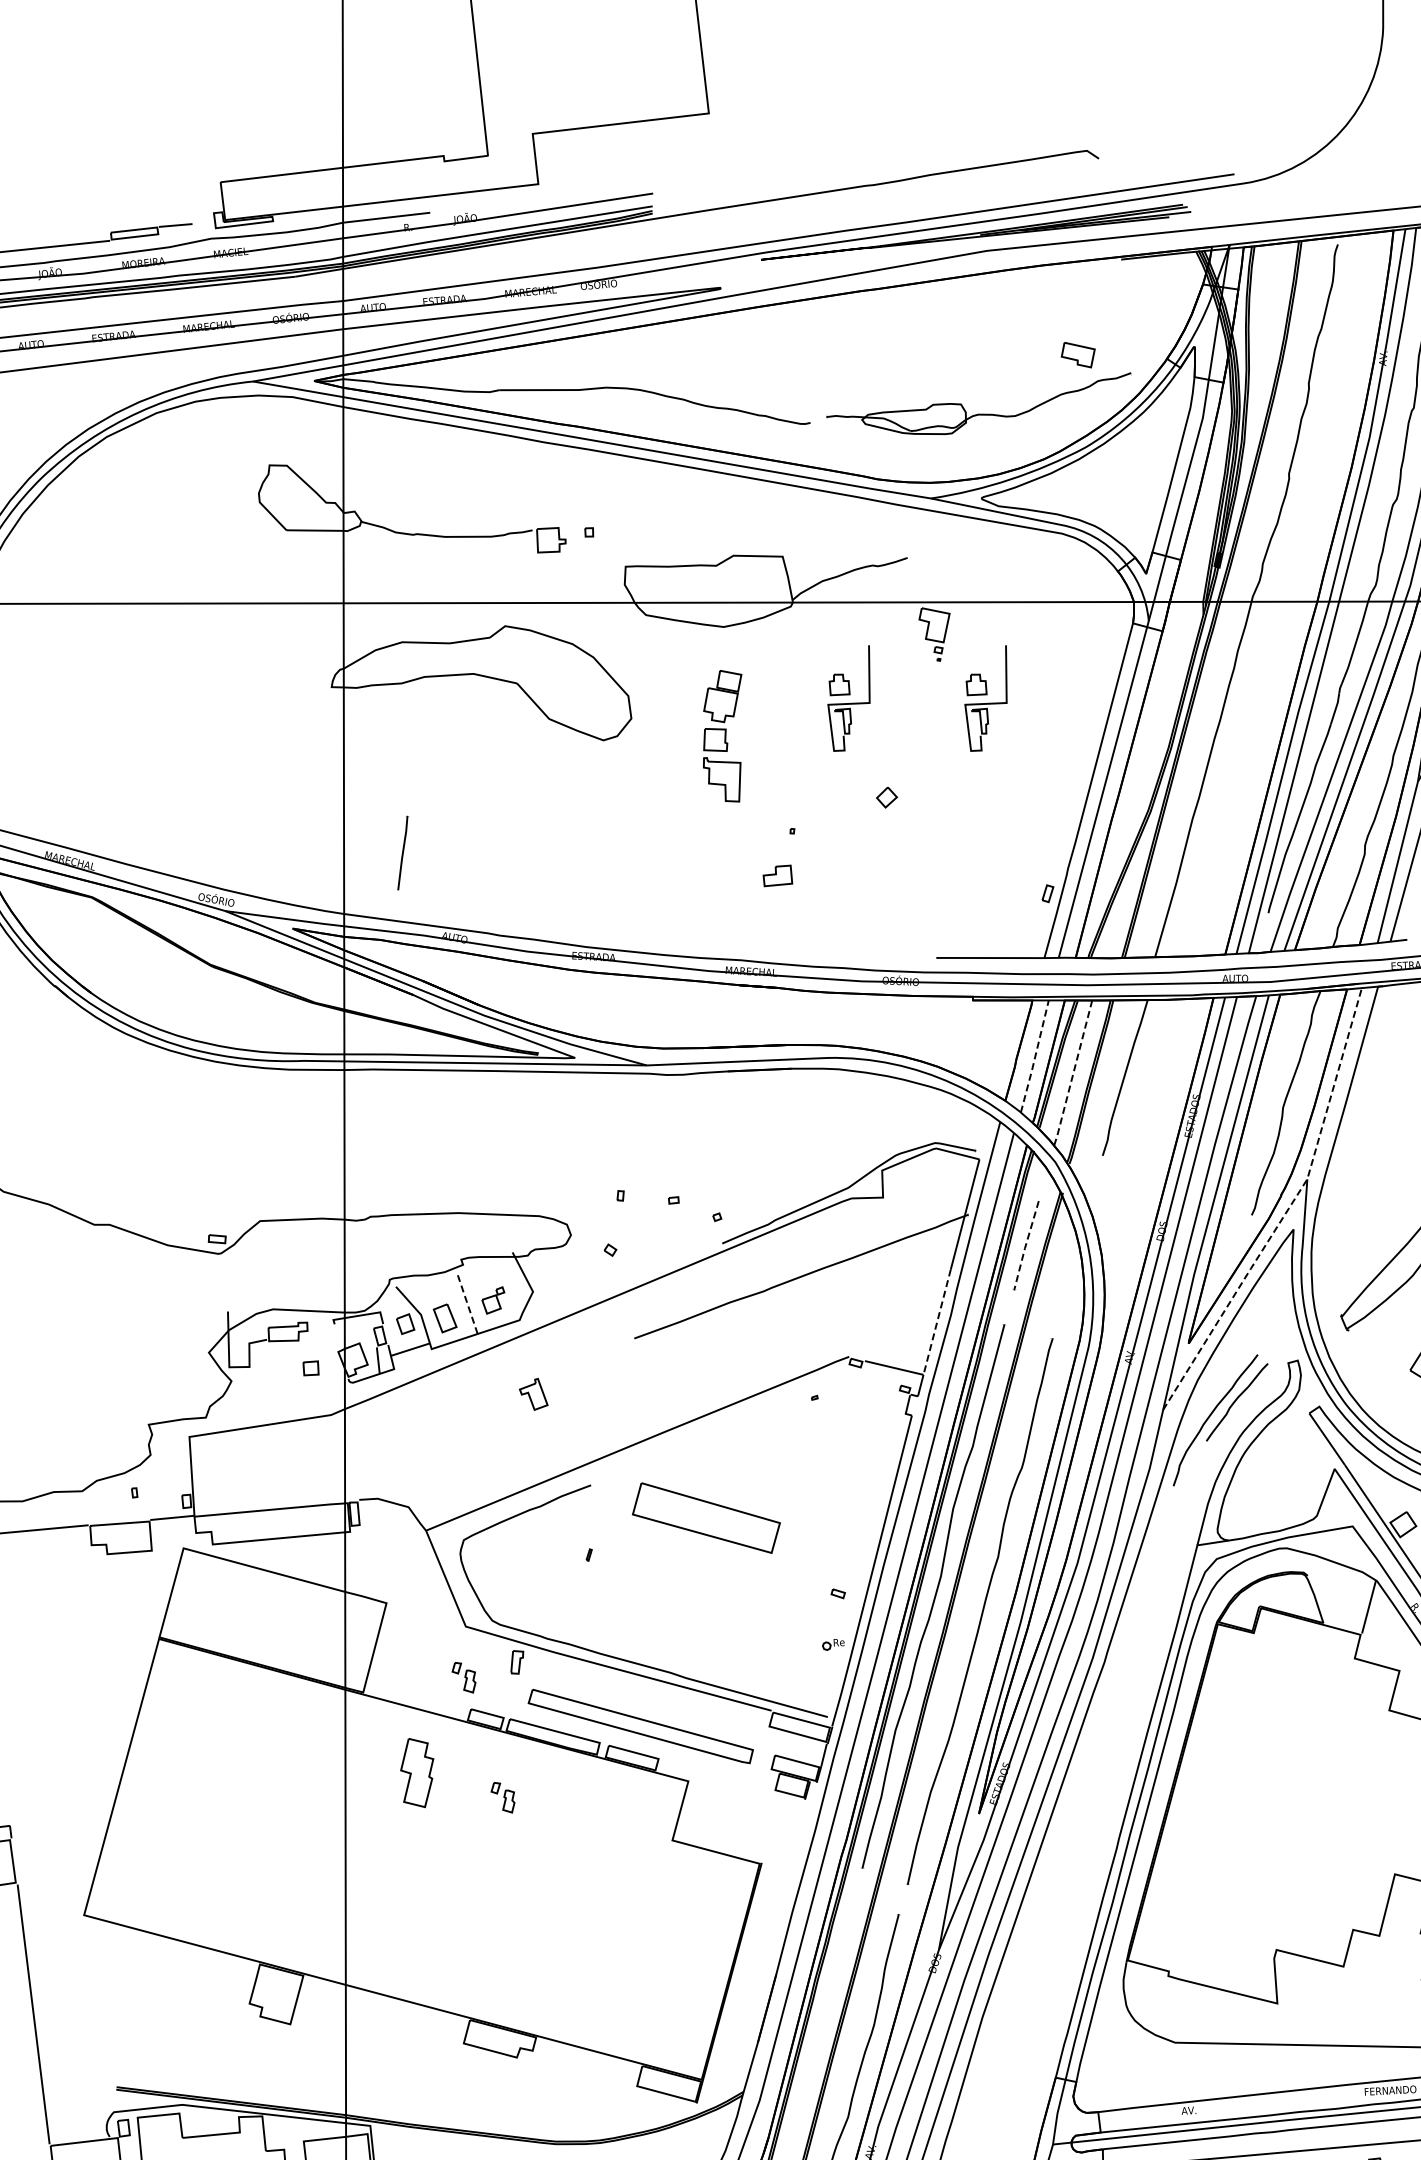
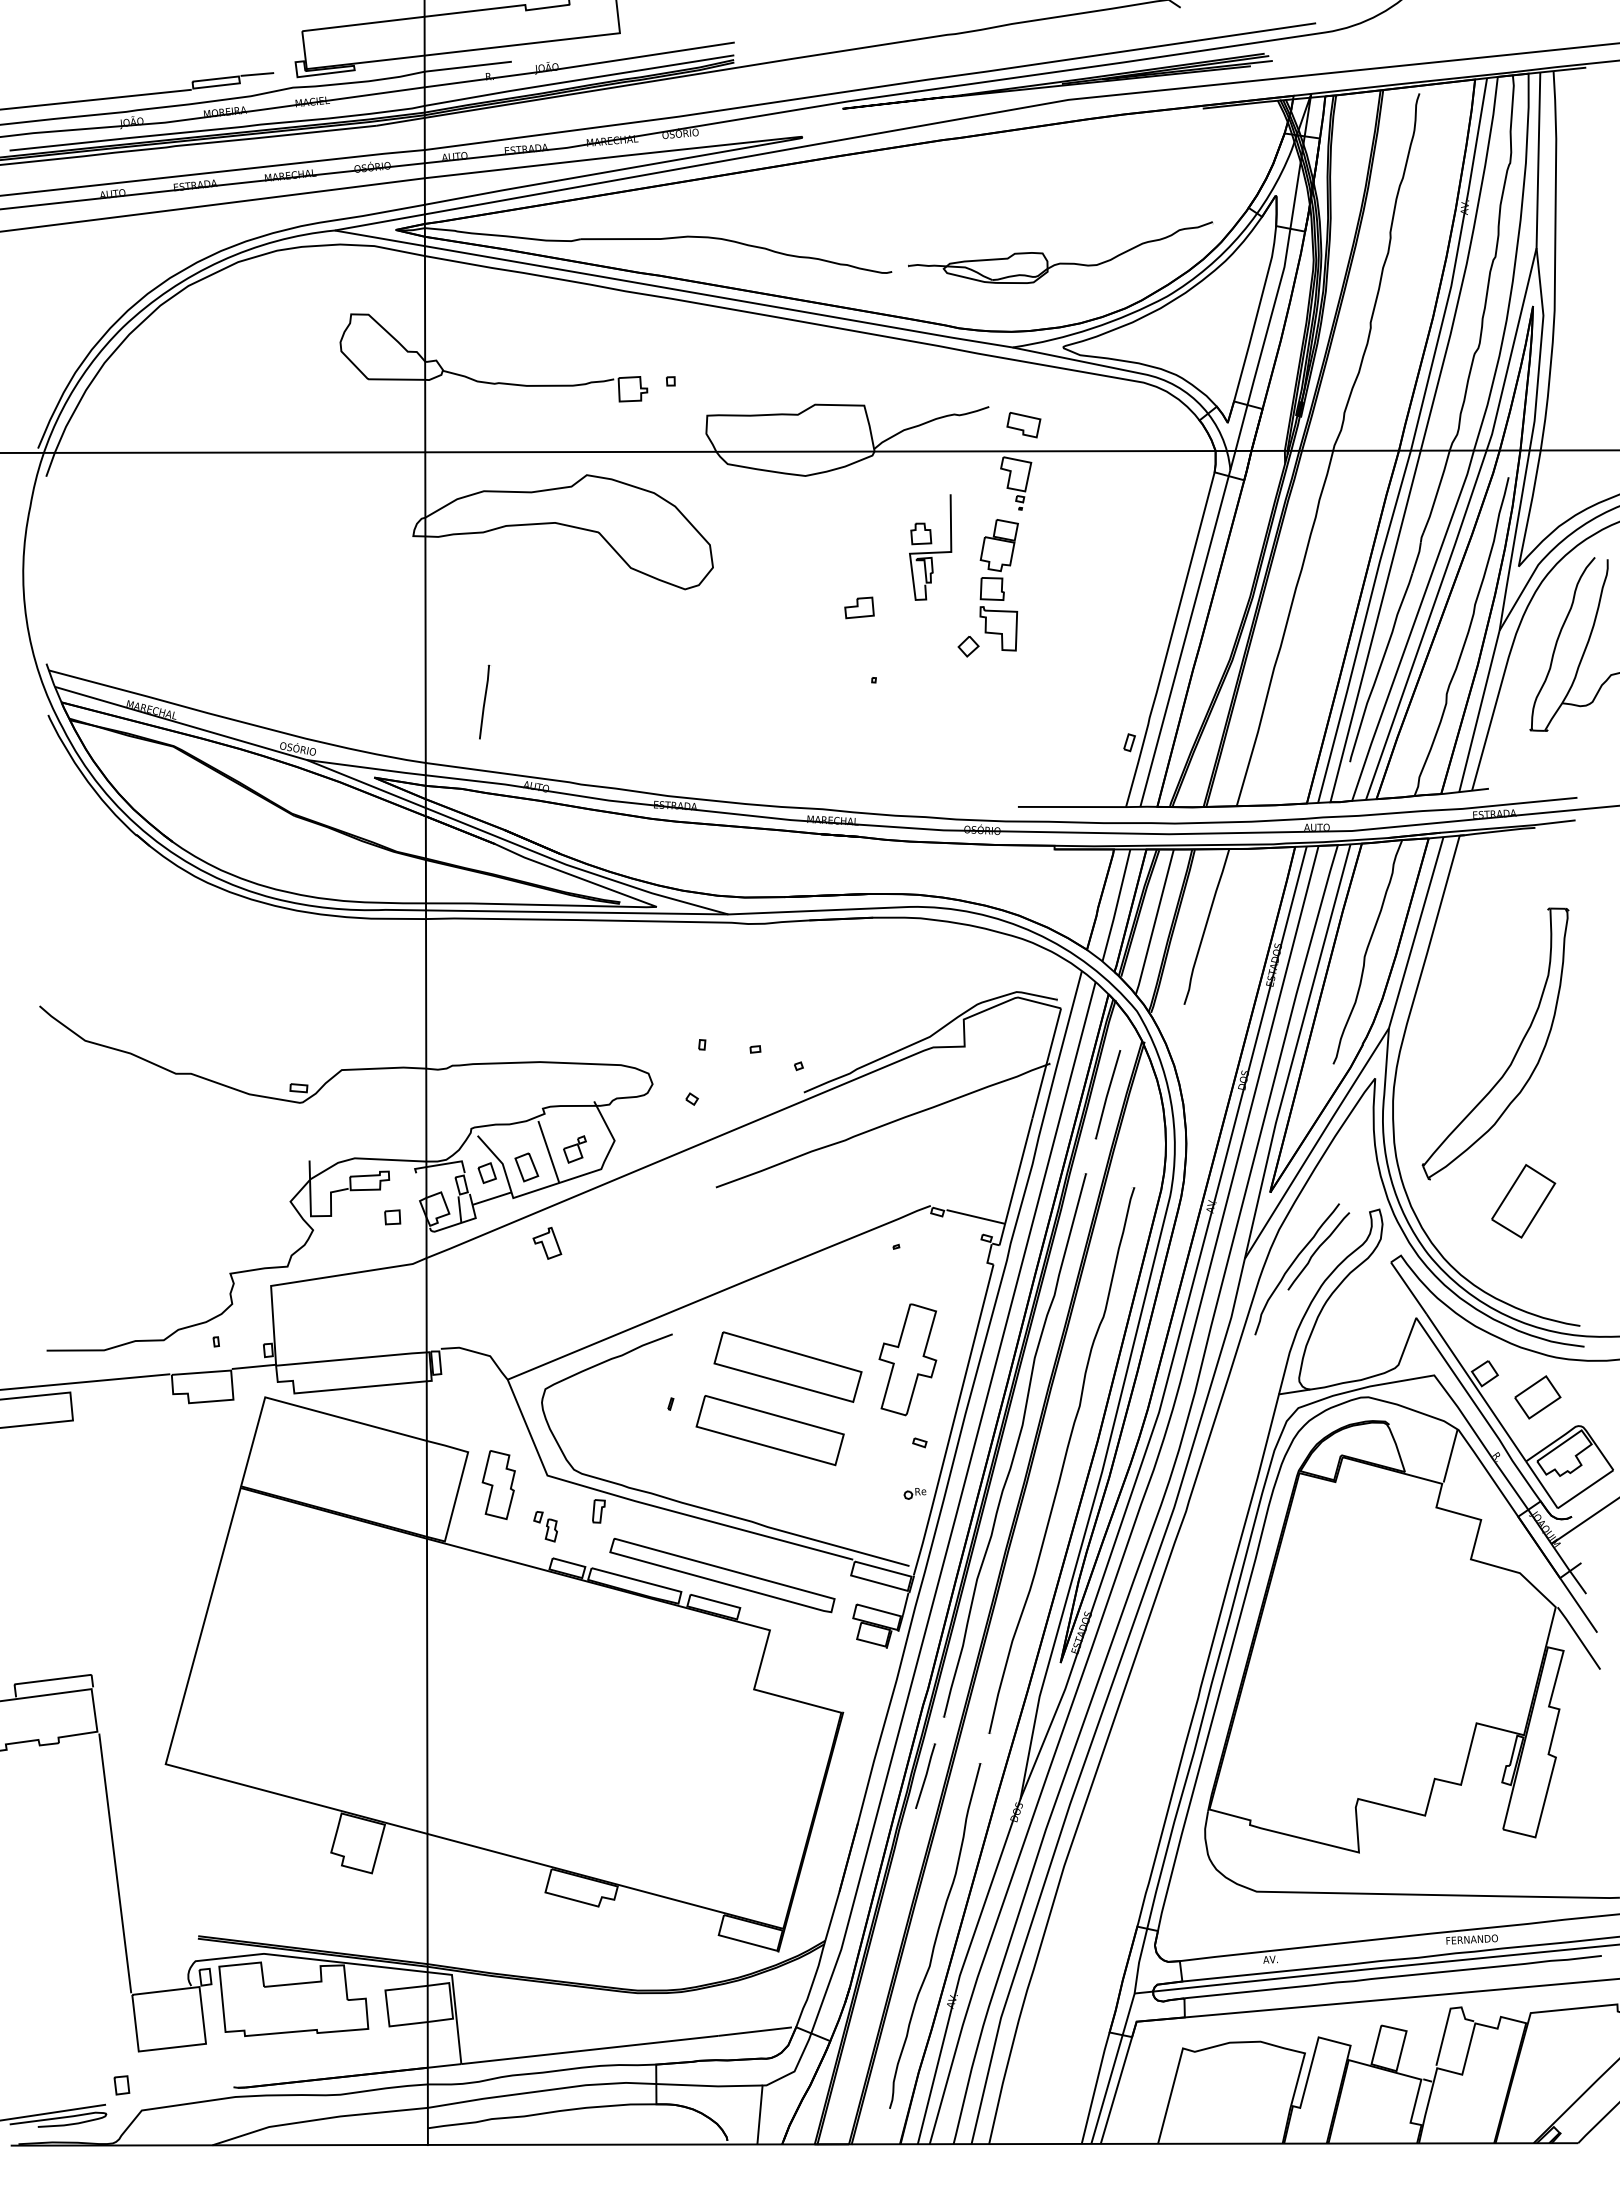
part: (1077, 354) -> (1023, 424), moved
part: (985, 698) -> (1067, 547), removed
part: (721, 736) -> (998, 585), moved
part: (777, 875) -> (859, 607), moved
line: (1034, 1056) -> (1116, 905), dashed -> solid
line: (1072, 1074) -> (1154, 923), dashed -> solid
line: (1287, 1210) -> (1369, 1059), dashed -> solid
line: (1025, 1246) -> (1107, 1095), dashed -> solid
line: (466, 1302) -> (548, 1151), dashed -> solid
line: (936, 1322) -> (1018, 1171), dashed -> solid
part: (533, 1394) -> (547, 1243), moved
part: (825, 1510) -> (907, 1359), added
part: (687, 1581) -> (769, 1430), added
part: (416, 1772) -> (498, 1484), moved
part: (502, 1797) -> (584, 1646), removed
line: (843, 1926) -> (925, 1775), added

